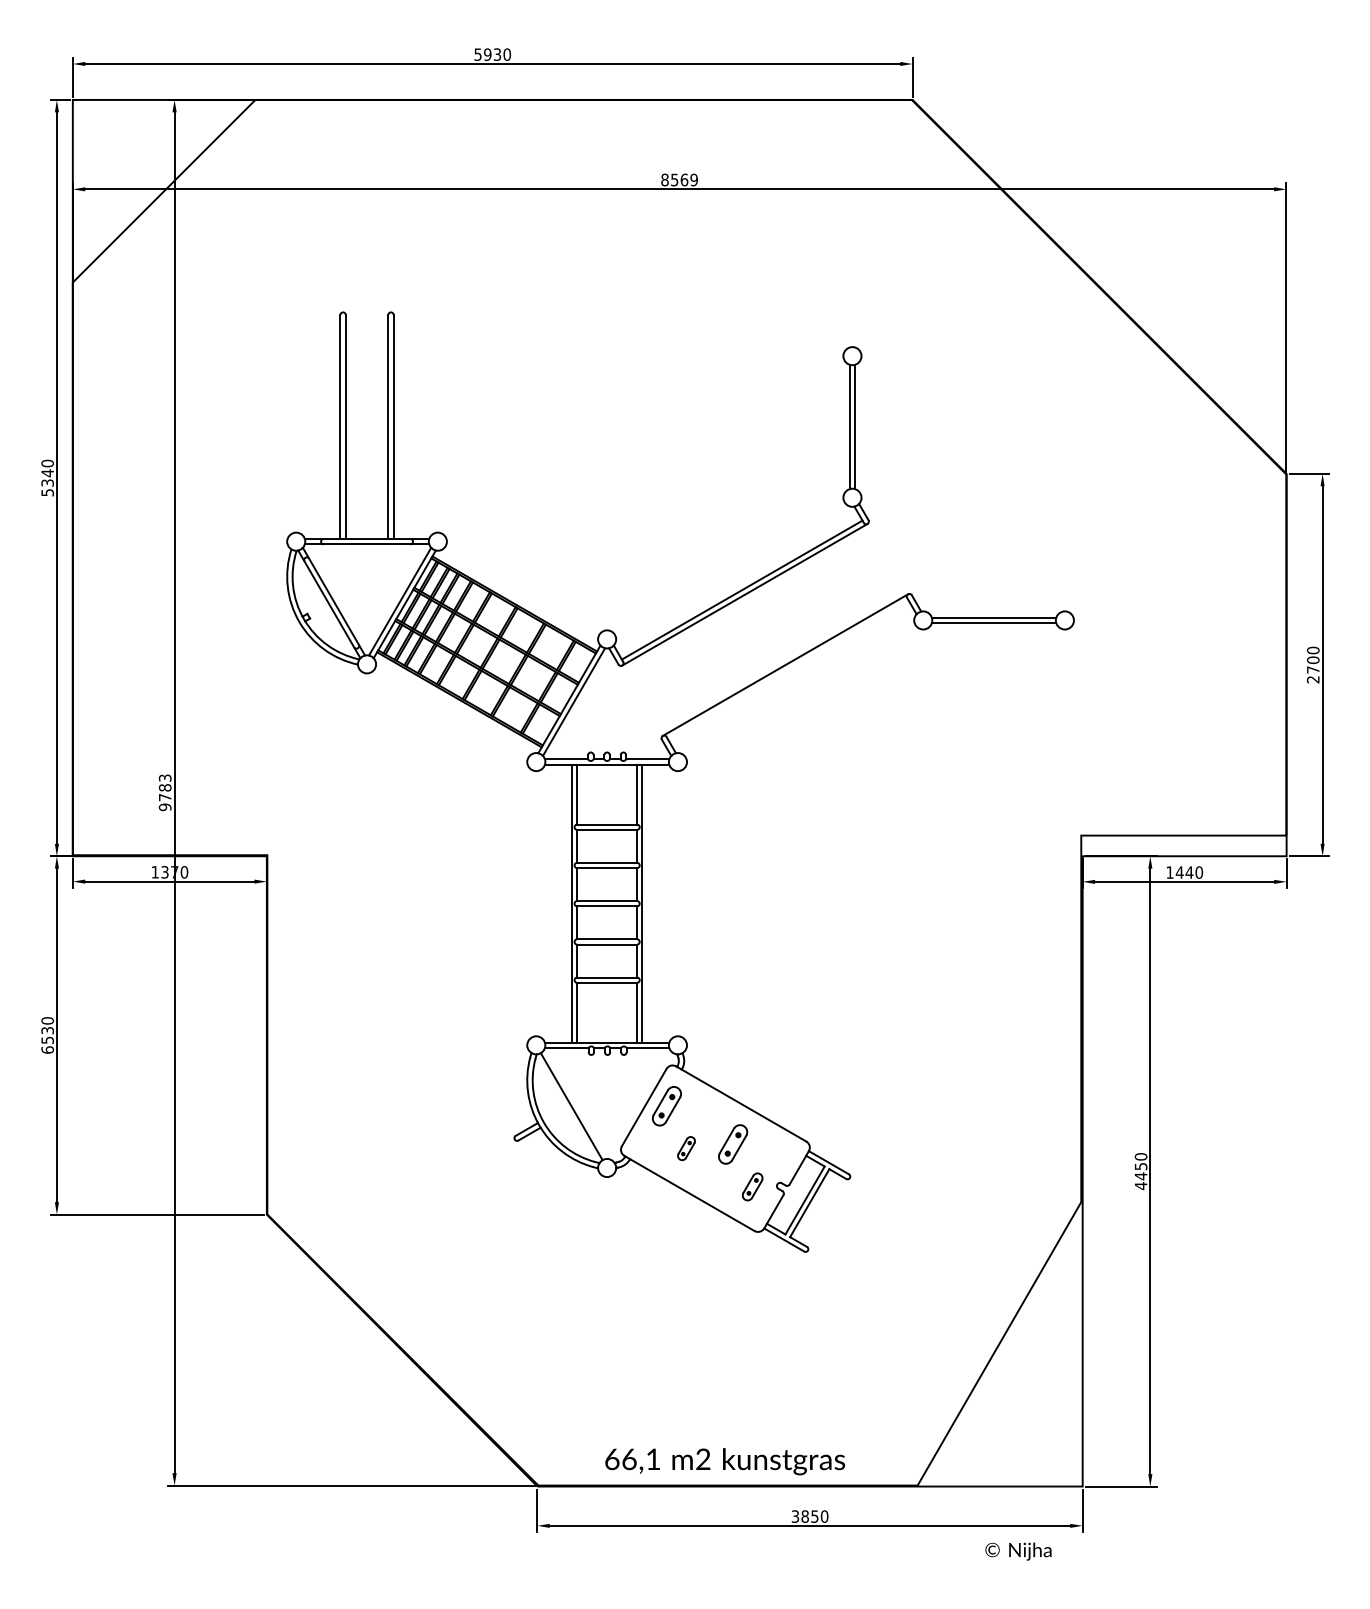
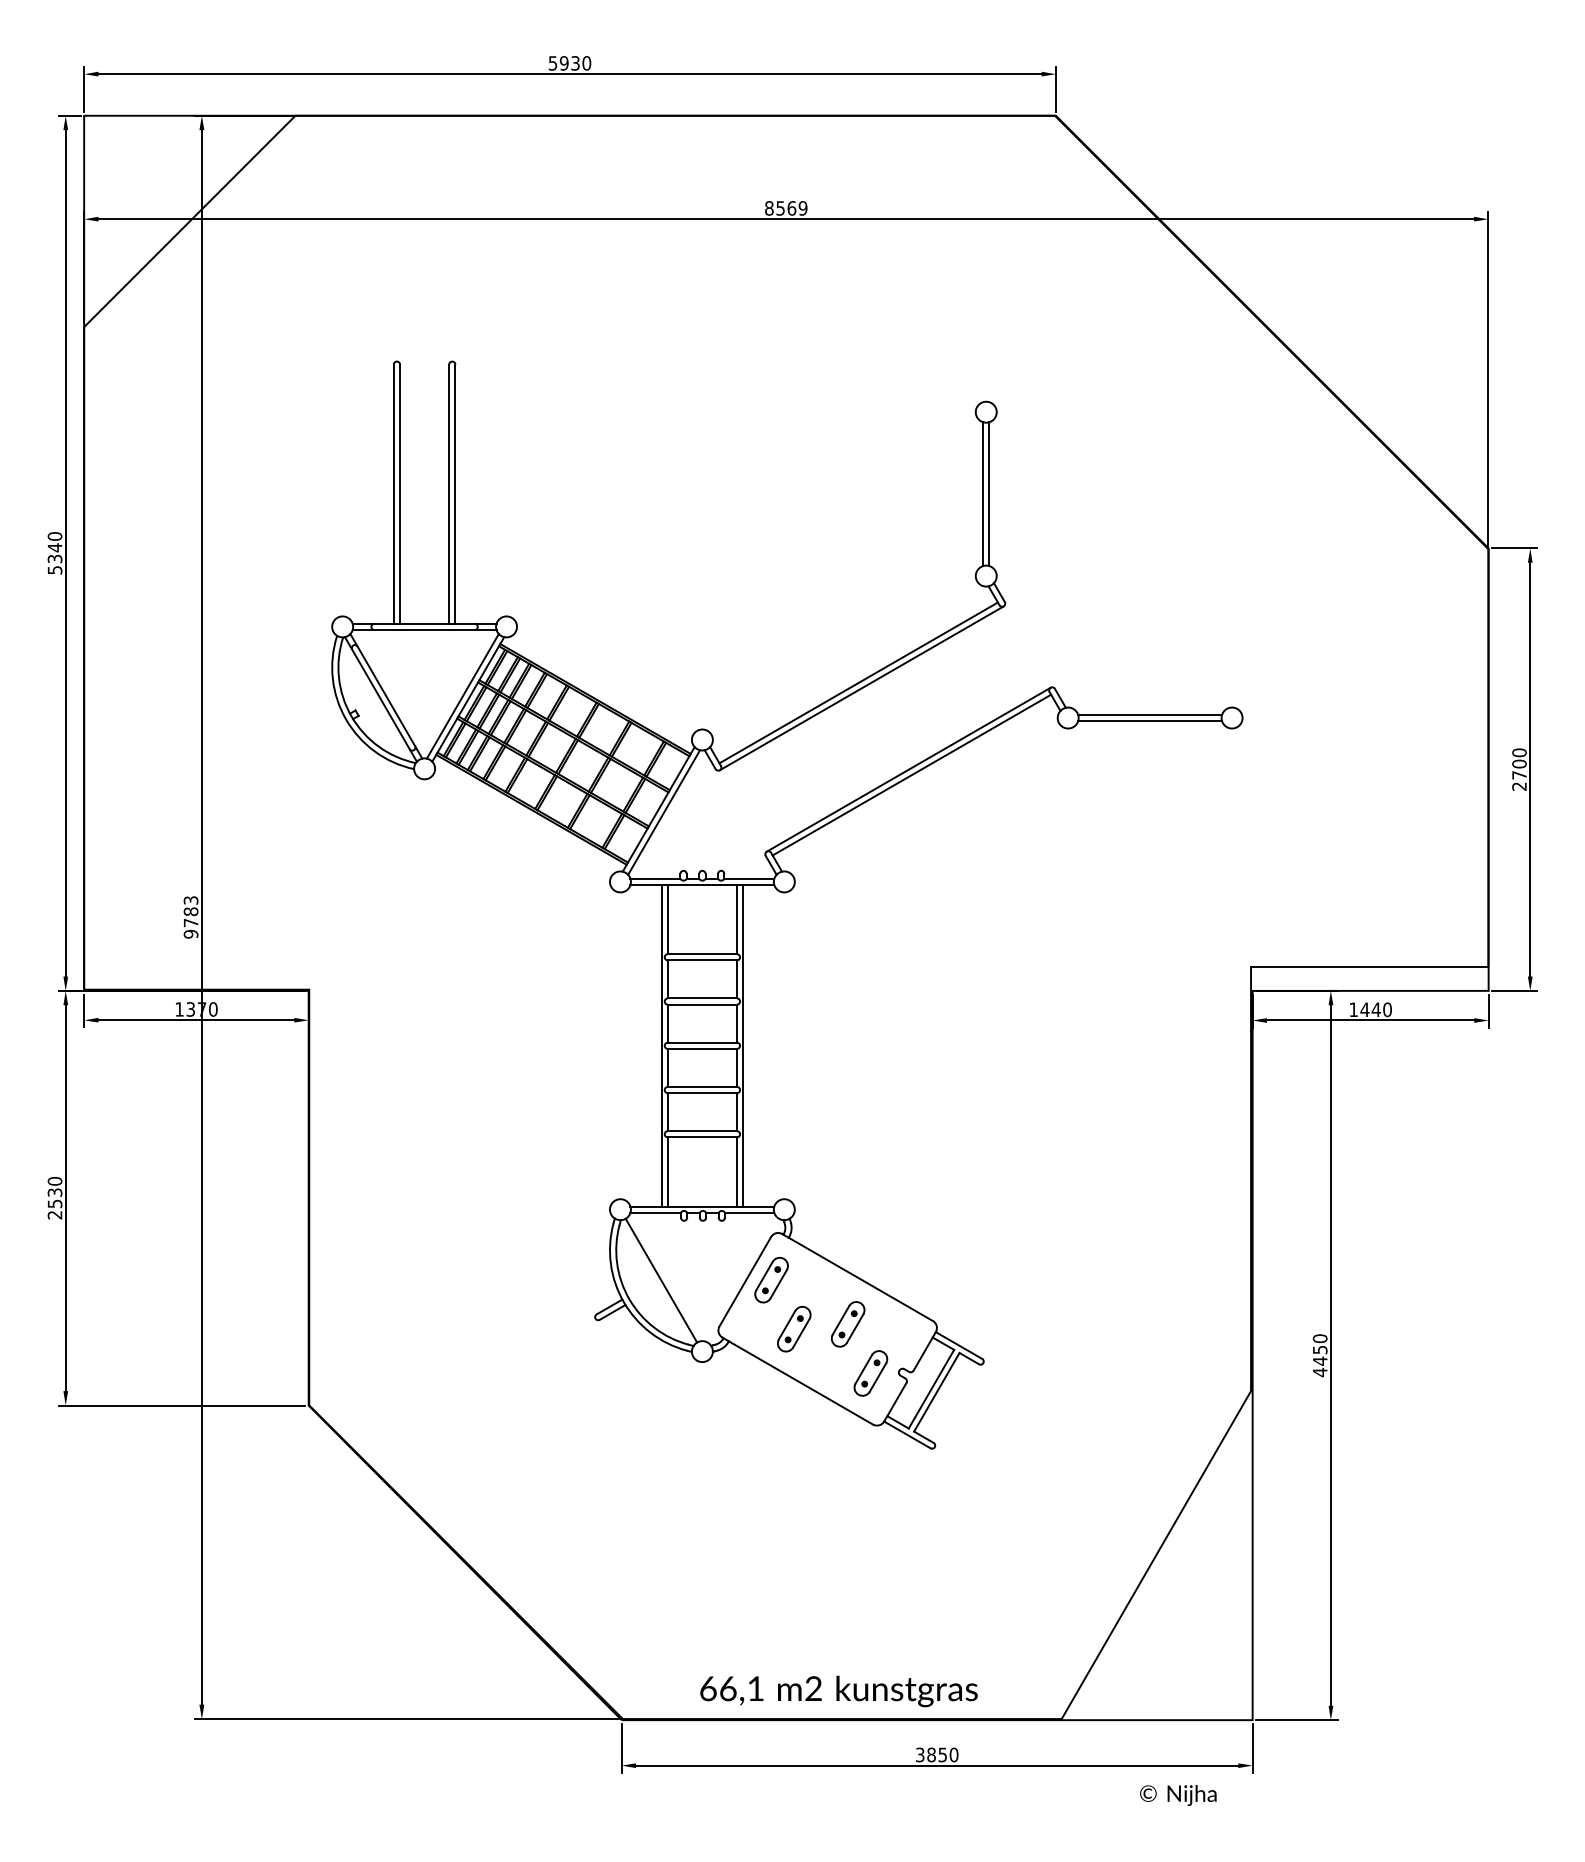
line: (787, 669) -> (911, 774), added
text: (47, 1049) -> (54, 1214), 6530 -> 2530
part: (686, 1148) -> (794, 1329), size x1.67
part: (752, 1186) -> (870, 1373), size x1.43

